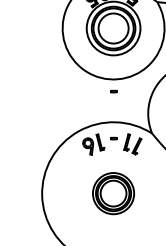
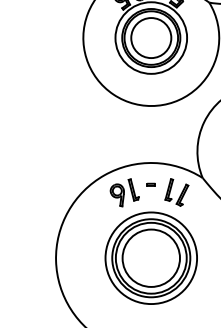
part: (113, 91) -> (151, 122), removed
part: (113, 193) -> (151, 257), size x1.67

